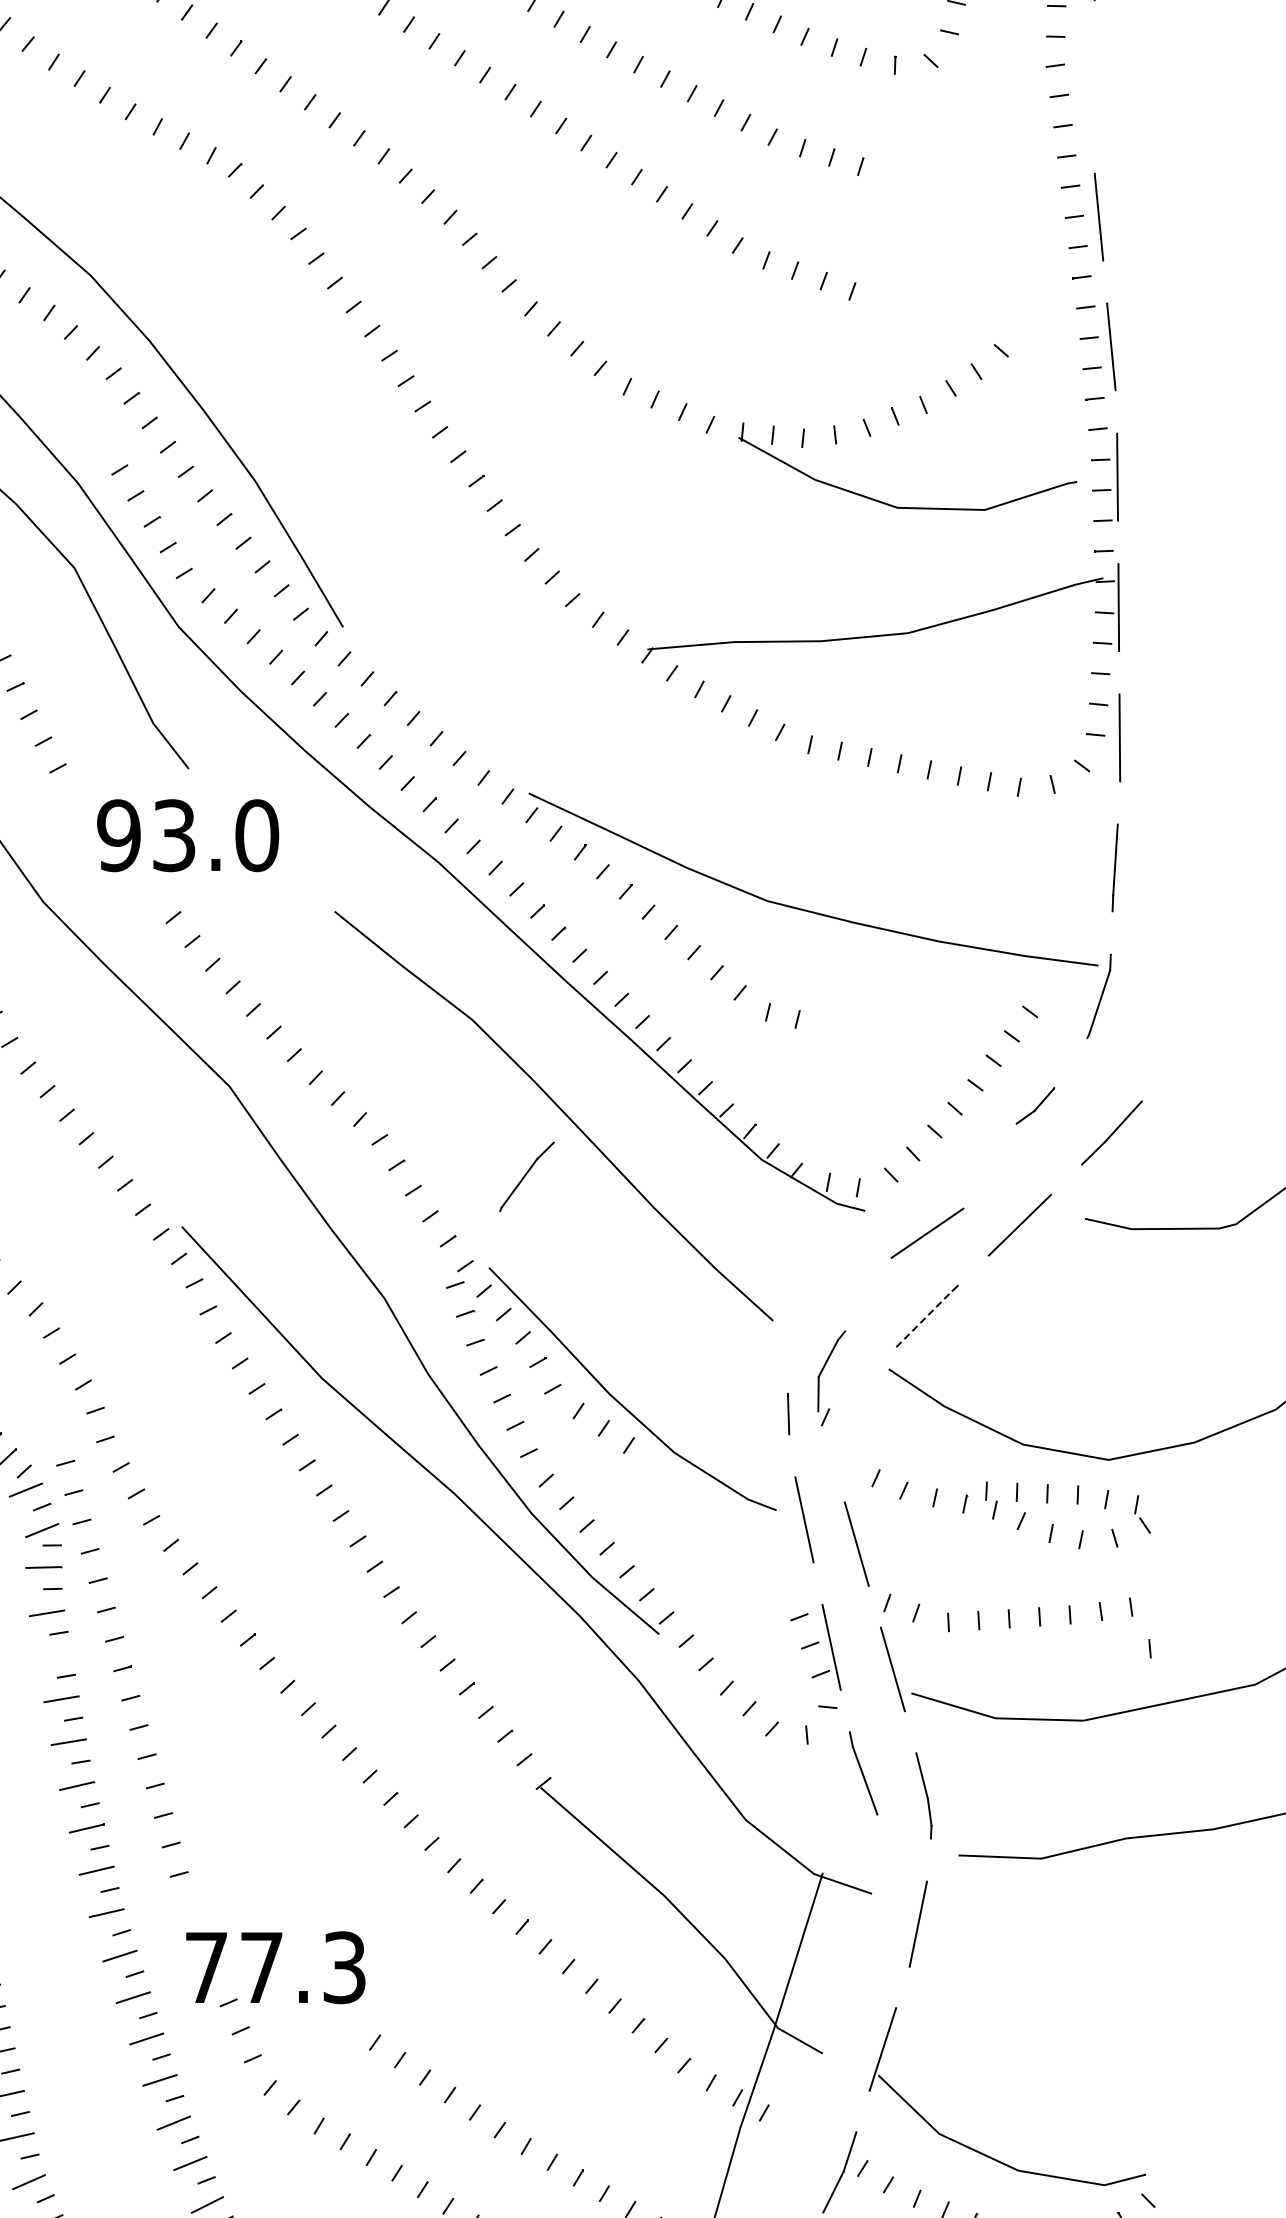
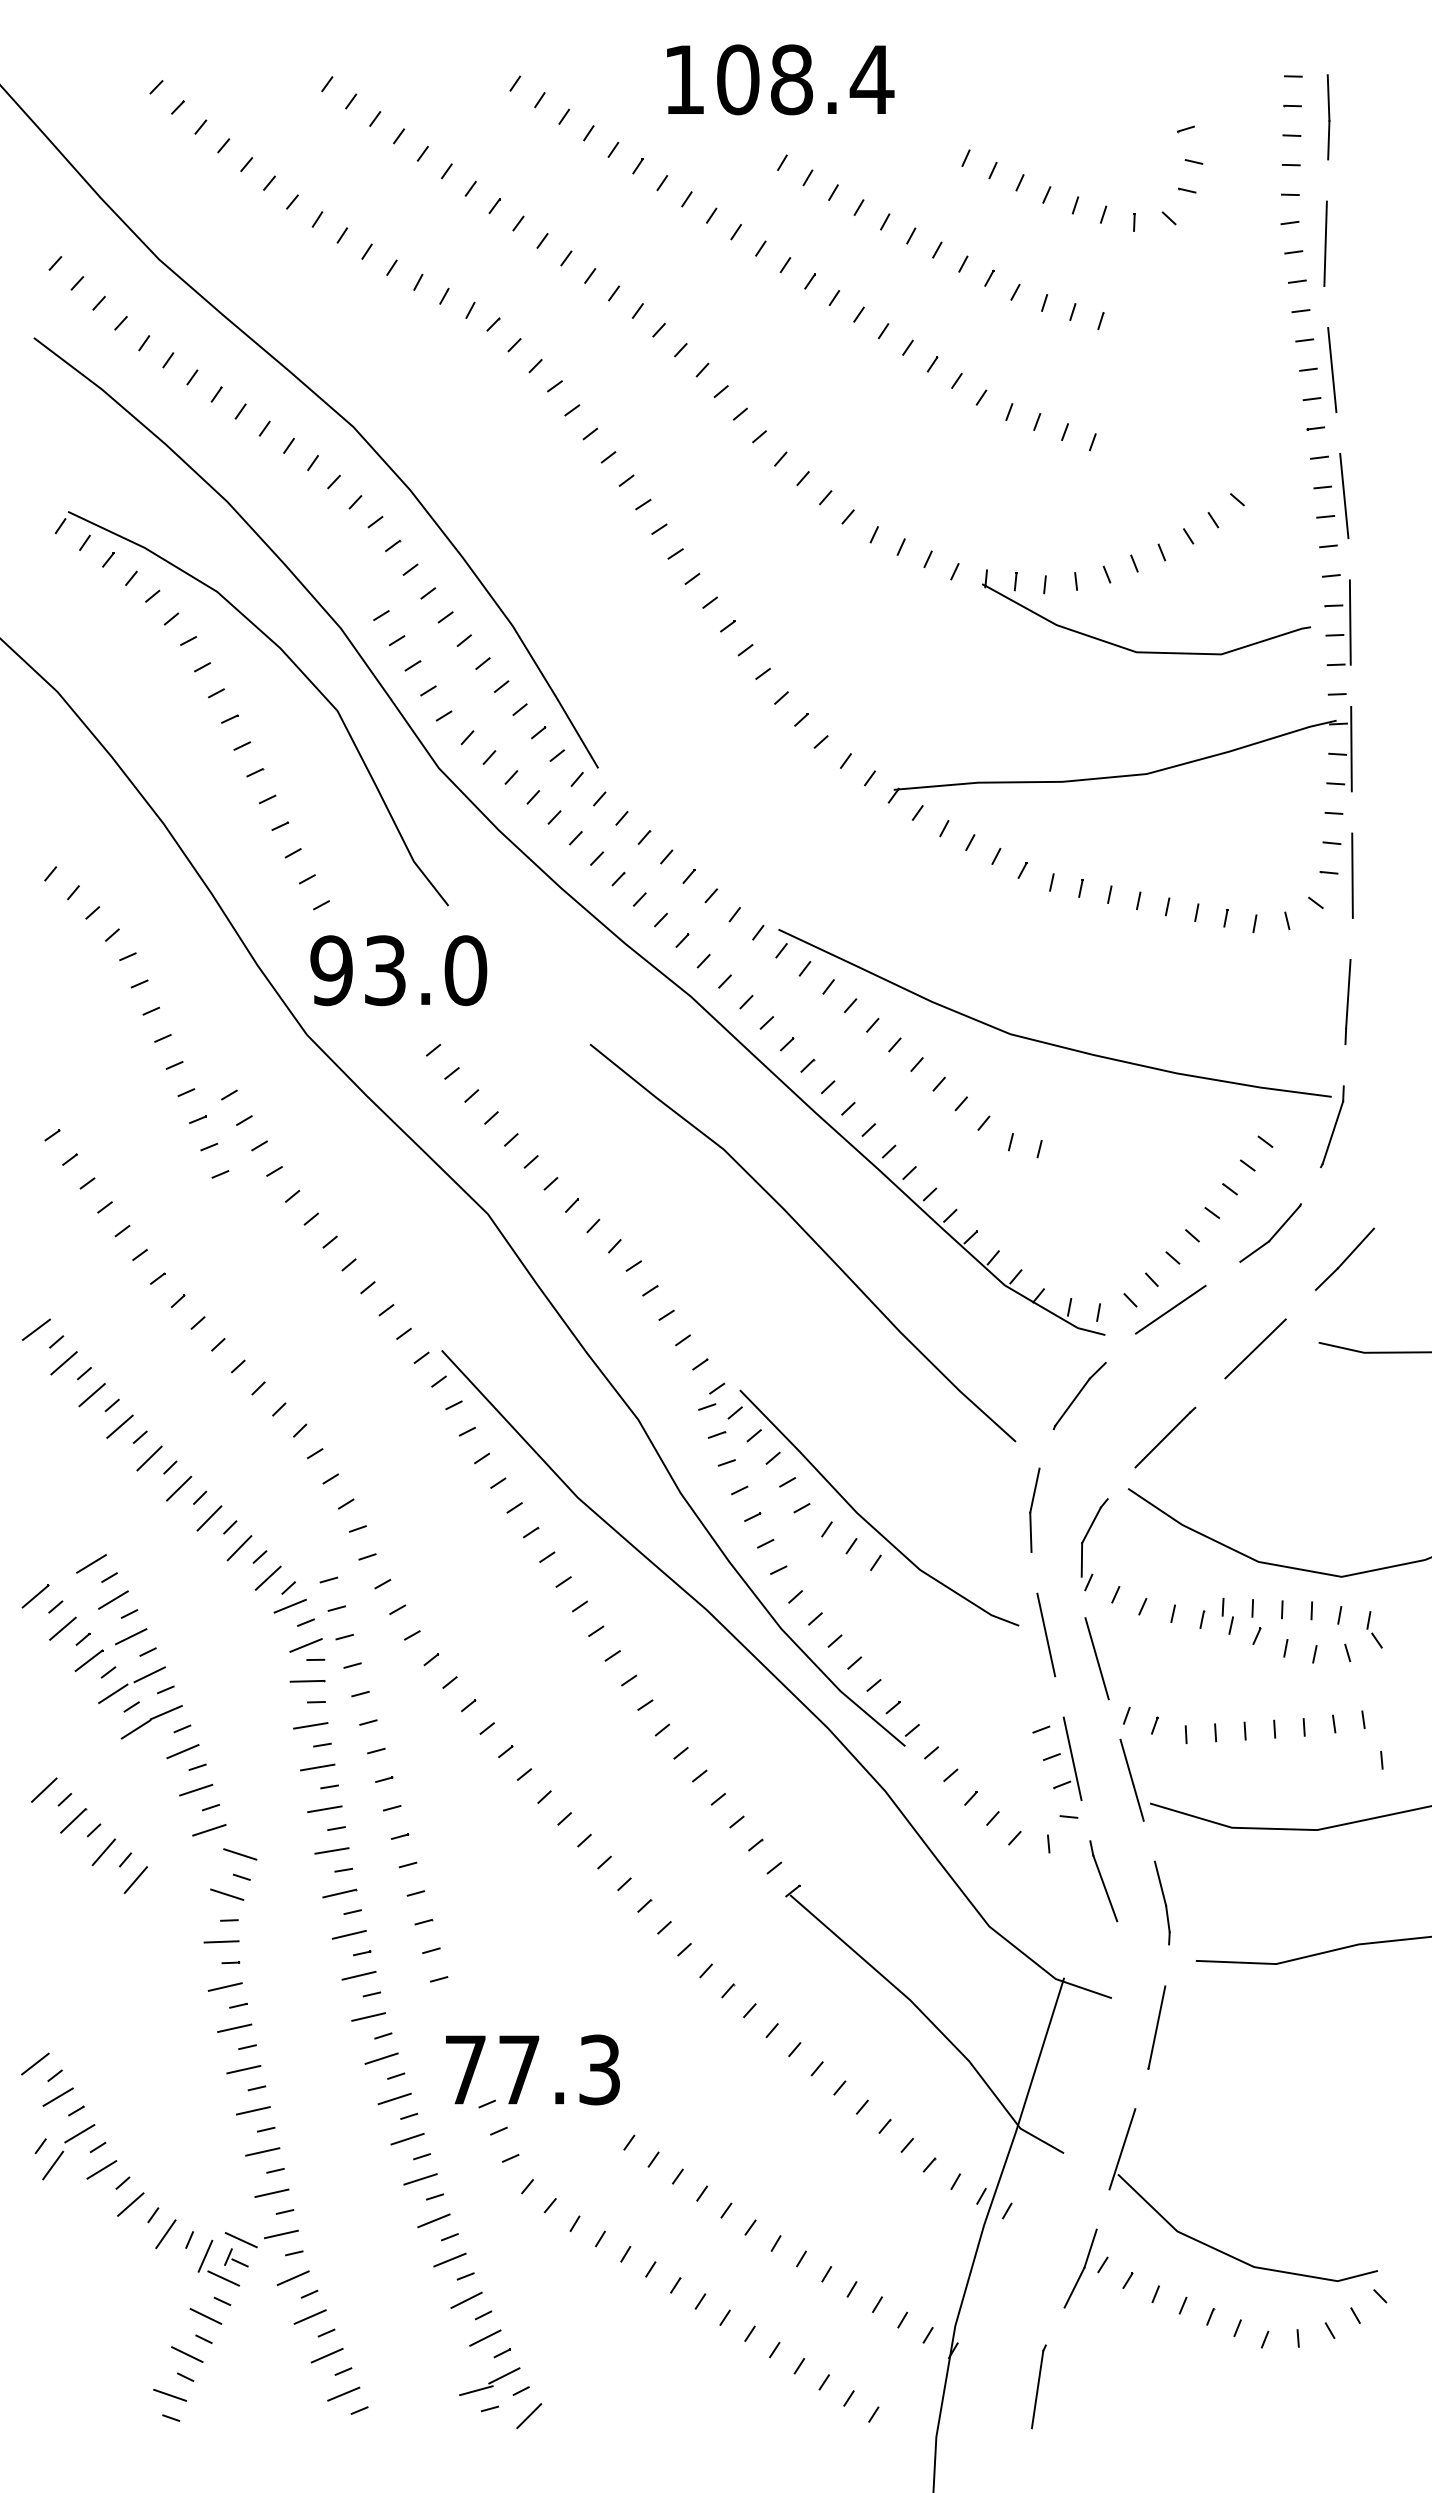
line: (1091, 86) -> (1325, 243), added
text: (187, 835) -> (398, 970), moved
part: (1035, 1105) -> (1270, 1232), size x1.67
part: (526, 1176) -> (1079, 1395), moved
line: (927, 1233) -> (1170, 1309), moved
line: (924, 1318) -> (1162, 1439), dashed -> solid
line: (792, 1371) -> (1034, 1490), added
part: (822, 1373) -> (1085, 1539), moved
line: (53, 1656) -> (317, 1767), added

